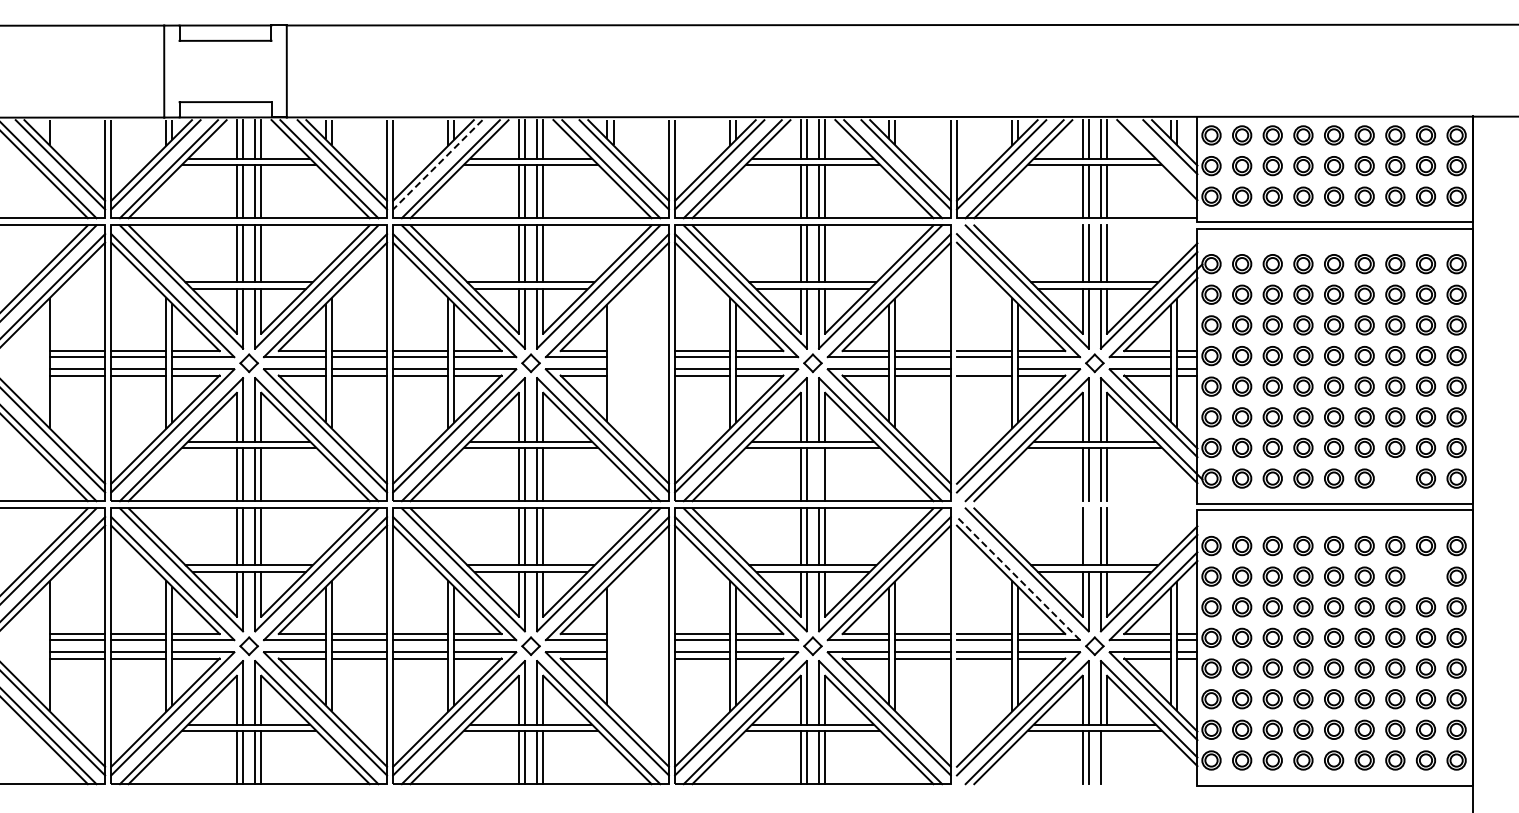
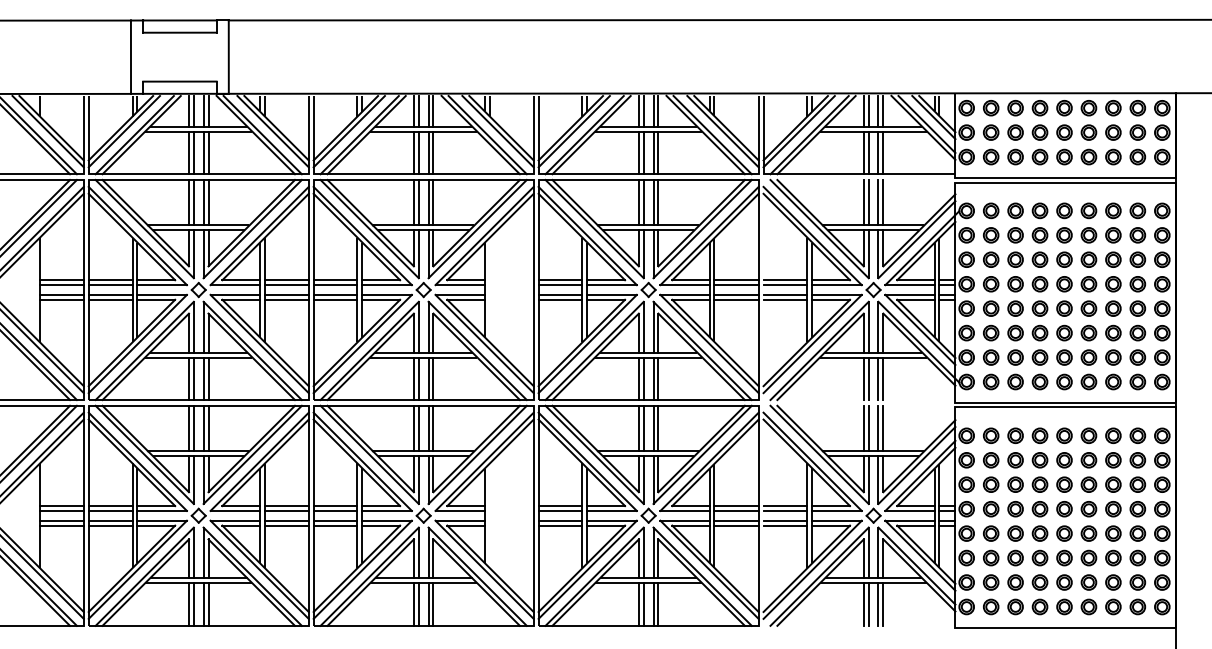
line: (1161, 155) -> (926, 124), added
line: (437, 165) -> (349, 132), dashed -> solid
line: (983, 369) -> (784, 294), added
line: (819, 474) -> (653, 378), added
part: (1395, 478) -> (1113, 381), added
line: (1088, 536) -> (868, 428), added
part: (1425, 576) -> (1137, 460), added
line: (1018, 578) -> (812, 461), dashed -> solid
line: (1107, 757) -> (883, 604), added

